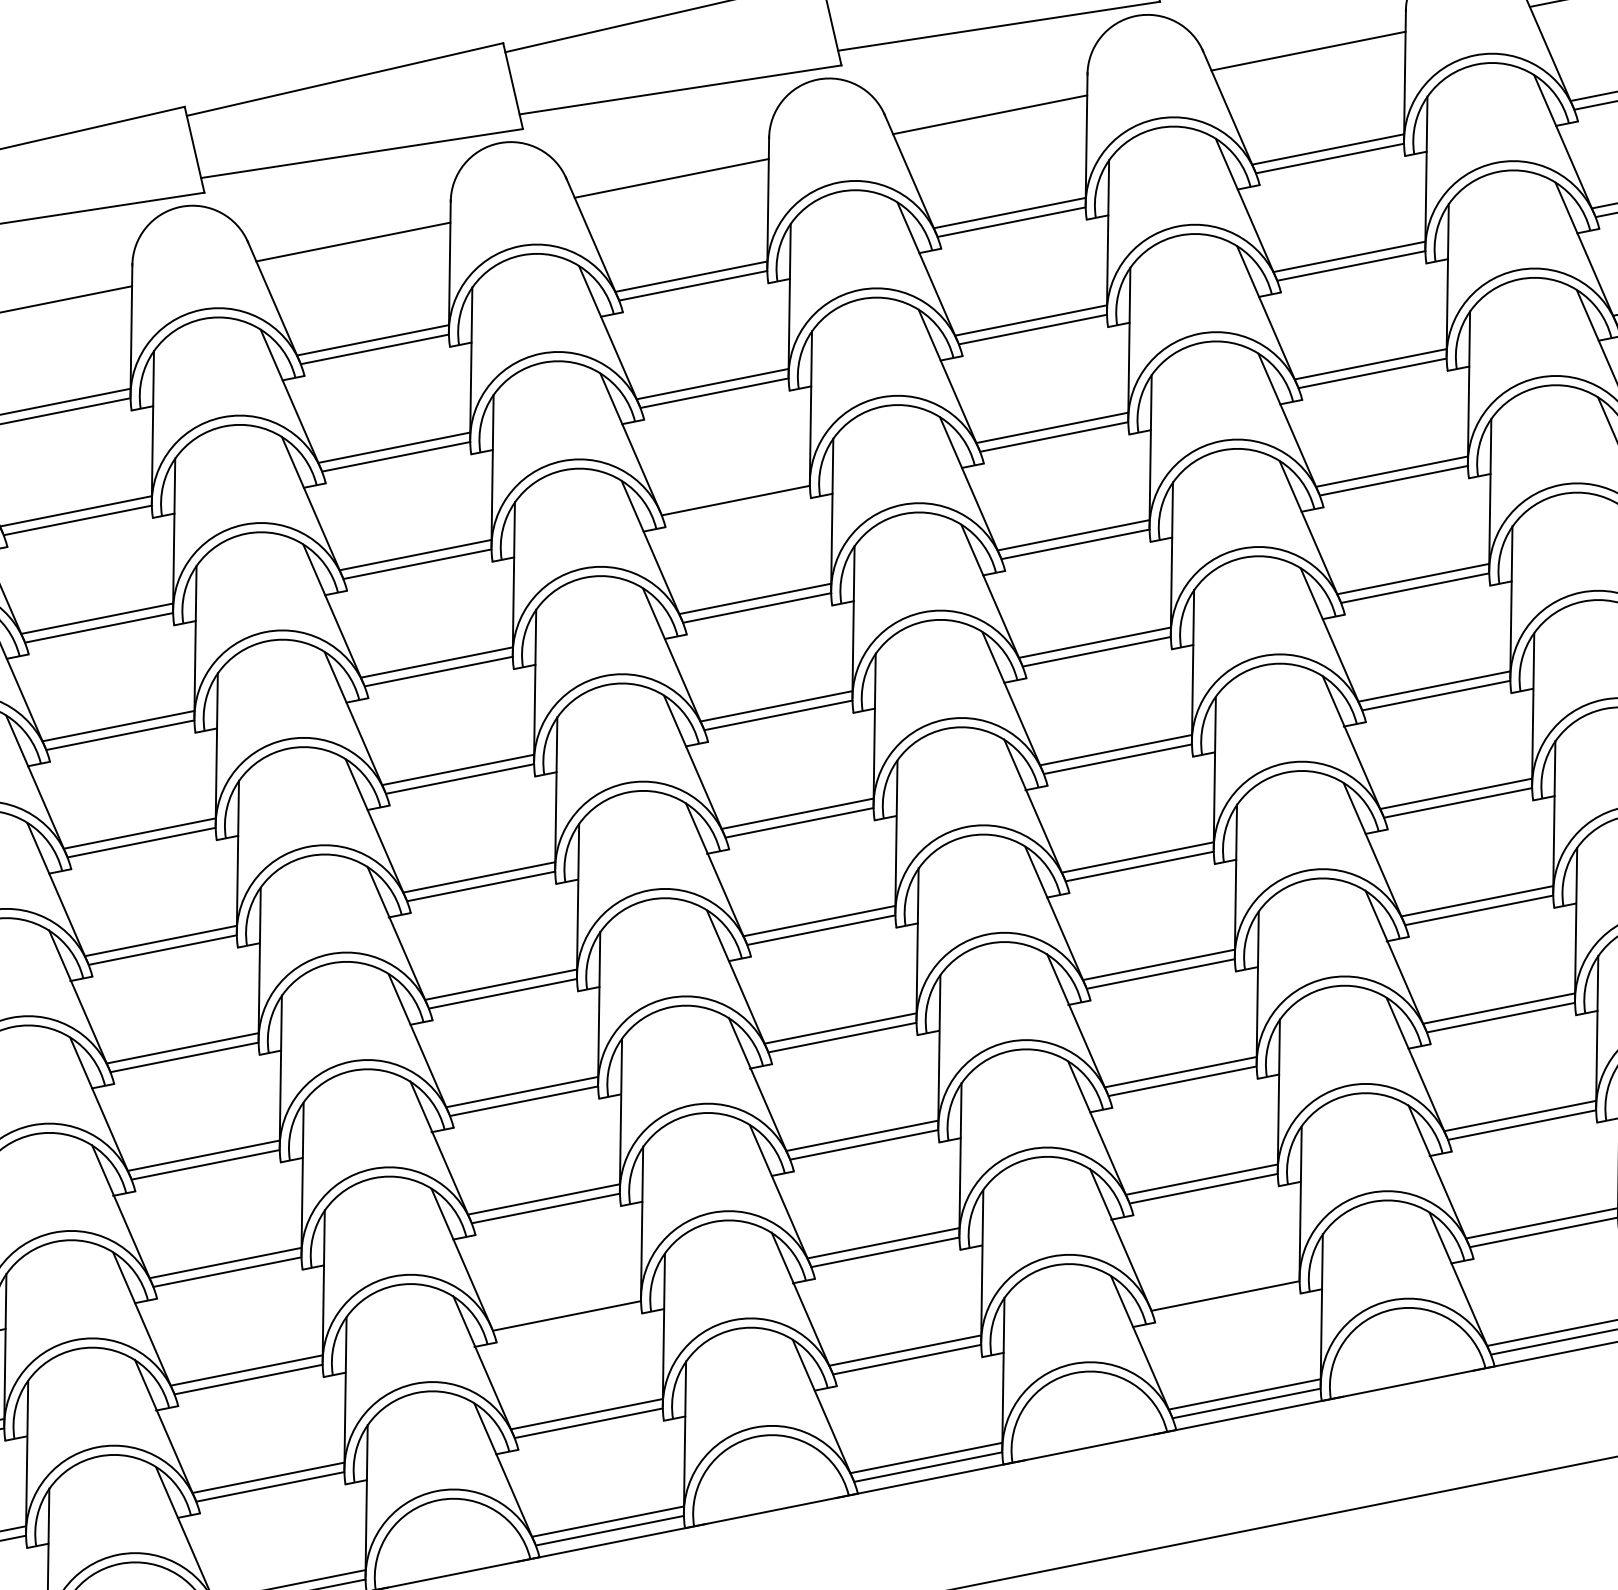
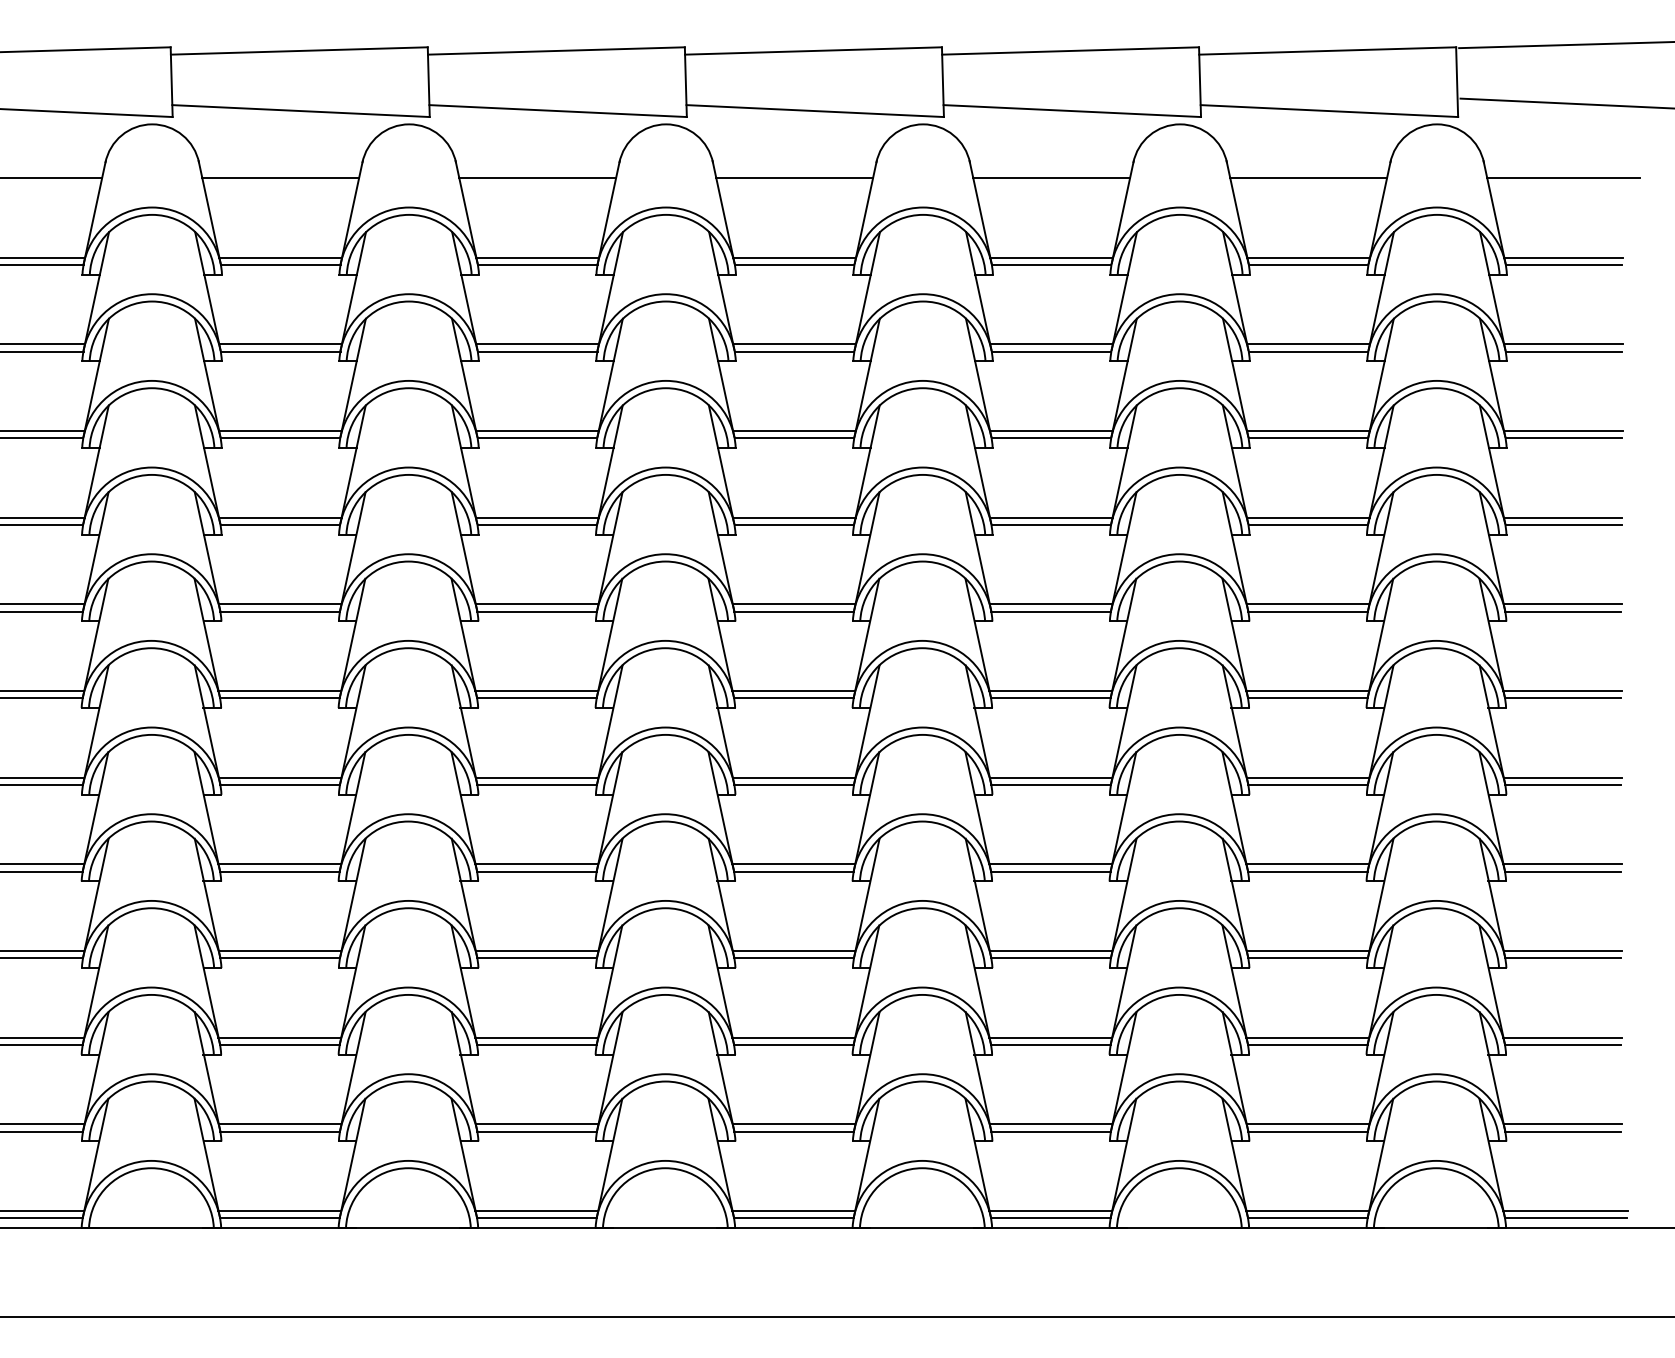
line: (734, 492) -> (794, 431), added
line: (1222, 1287) -> (1050, 1124), added
line: (564, 1306) -> (536, 1037), added

